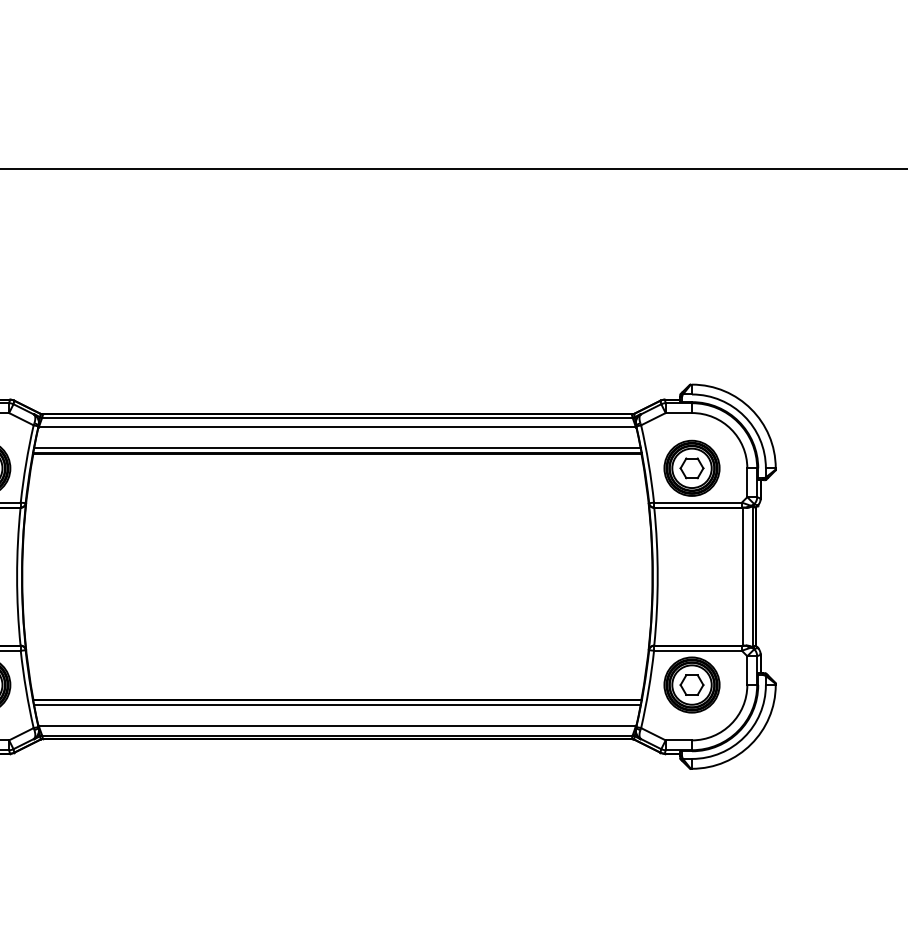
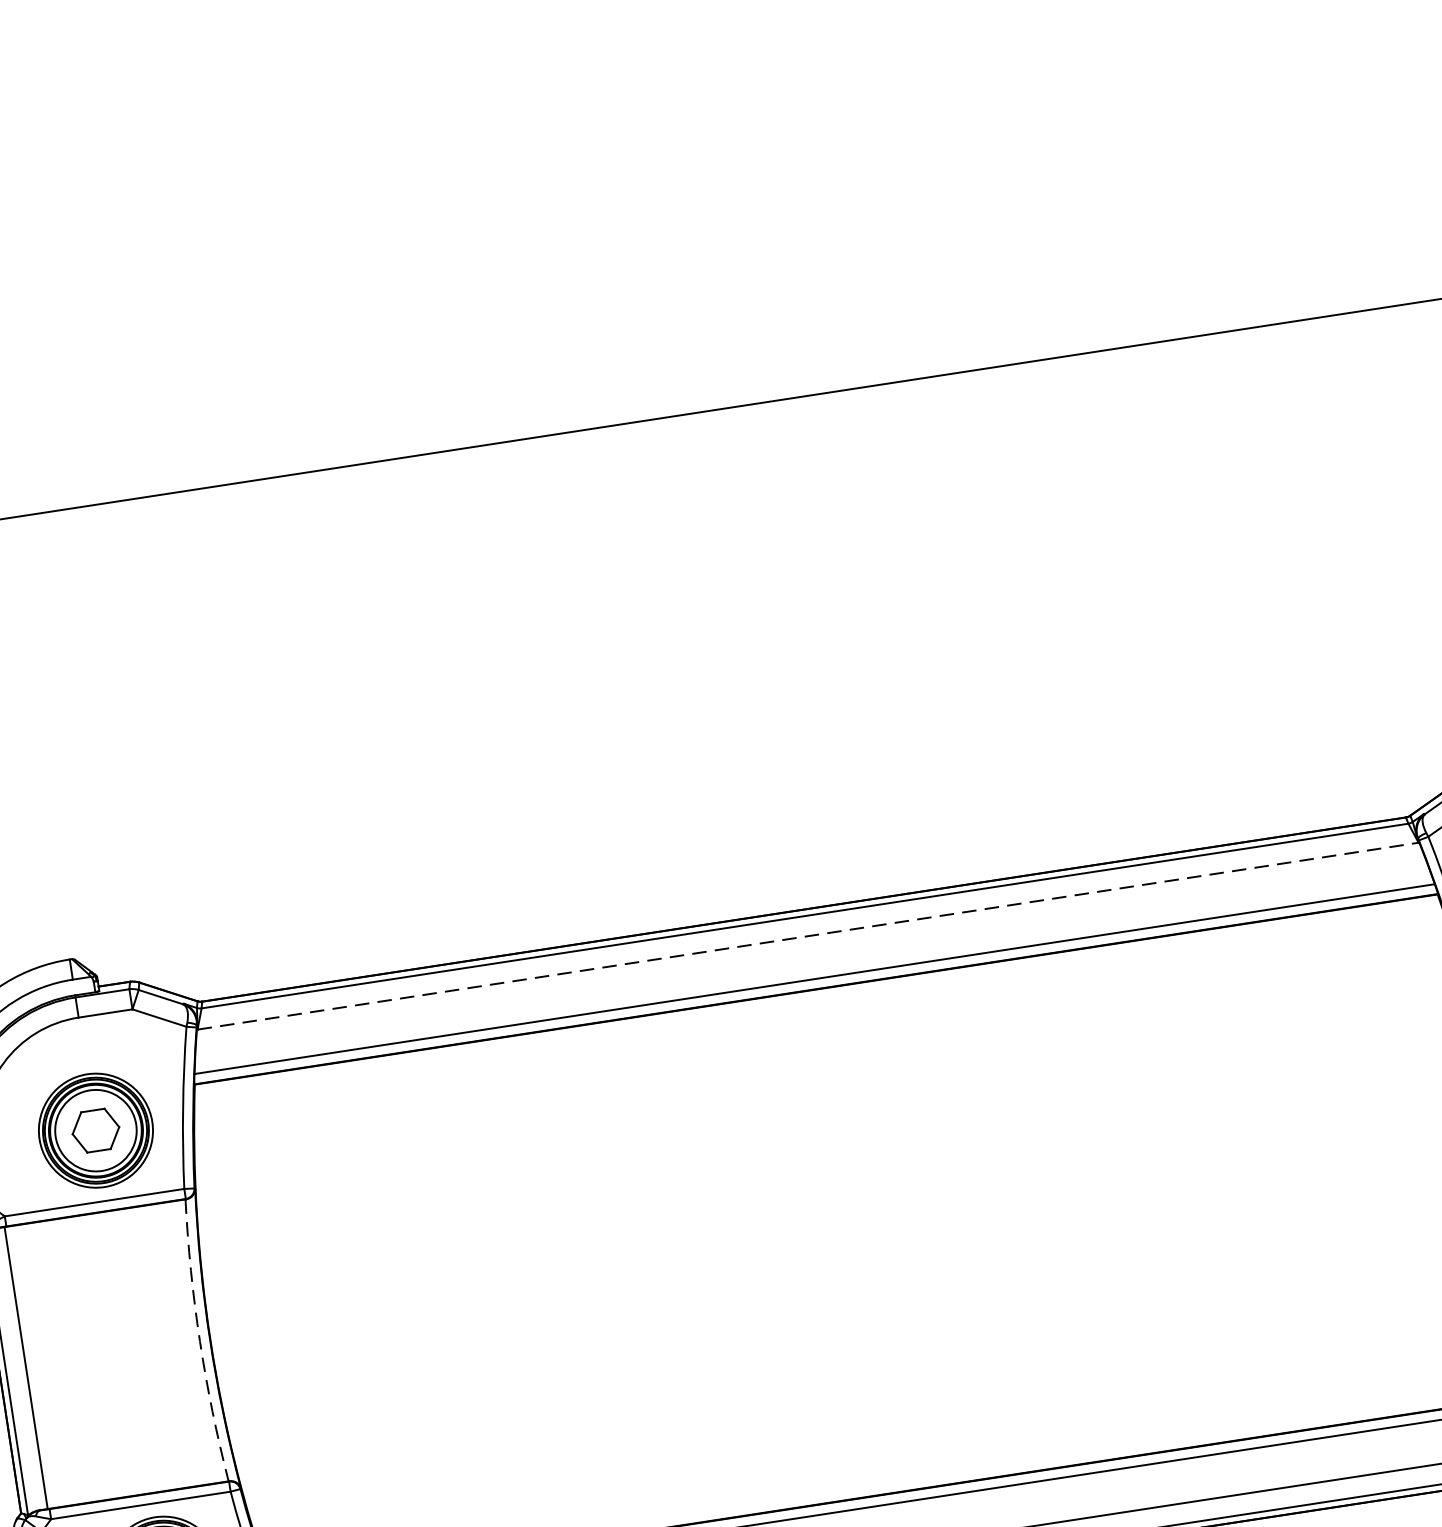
line: (337, 427) -> (808, 936), solid -> dashed
arc: (17, 576) -> (200, 1340), solid -> dashed

